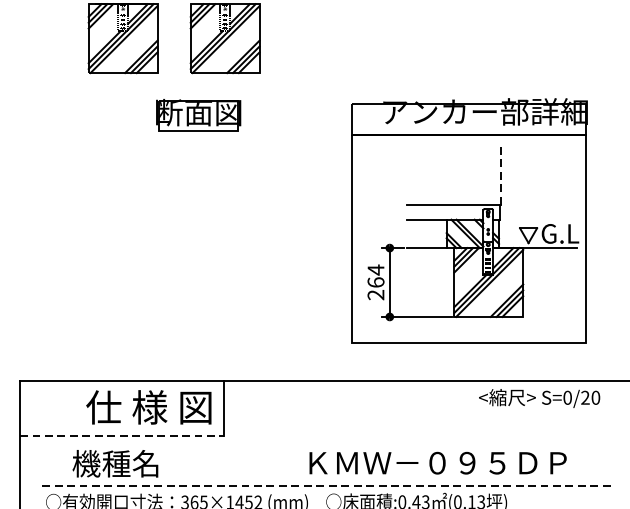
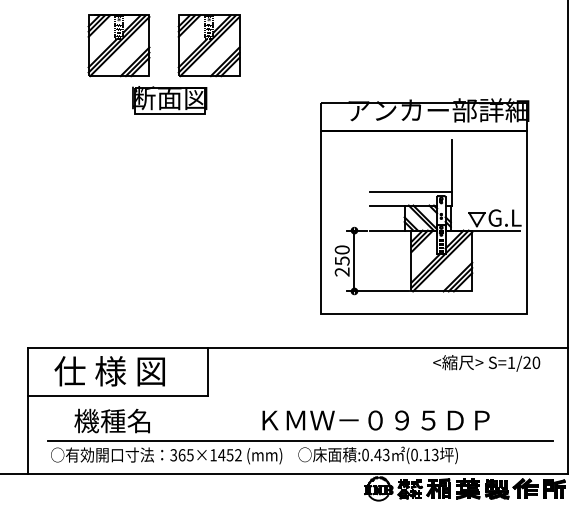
part: (198, 115) -> (169, 100), moved
line: (500, 175) -> (452, 166), dashed -> solid
text: (375, 276) -> (341, 255), 264 -> 250
text: (567, 397) -> (511, 362), S=0/20 -> S=1/20
text: (148, 407) -> (109, 371), moved
line: (122, 435) -> (118, 396), dashed -> solid
text: (437, 463) -> (375, 420), moved
line: (328, 485) -> (300, 440), dashed -> solid

